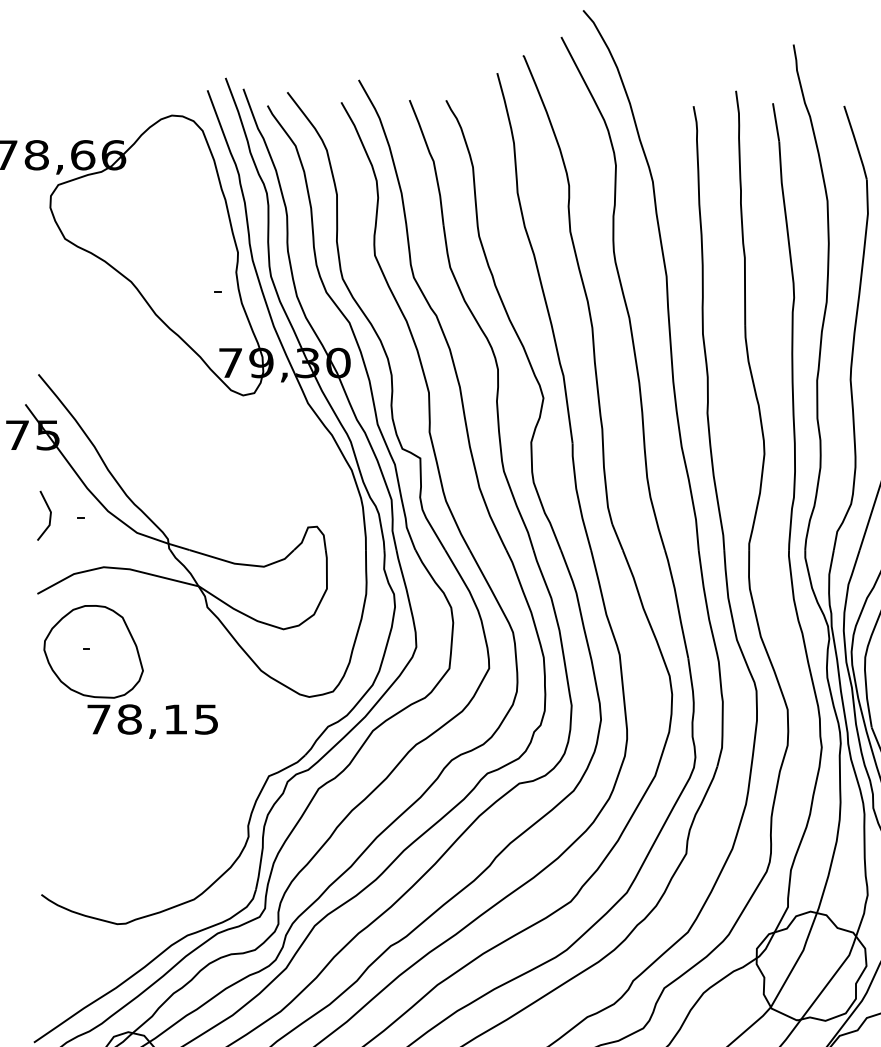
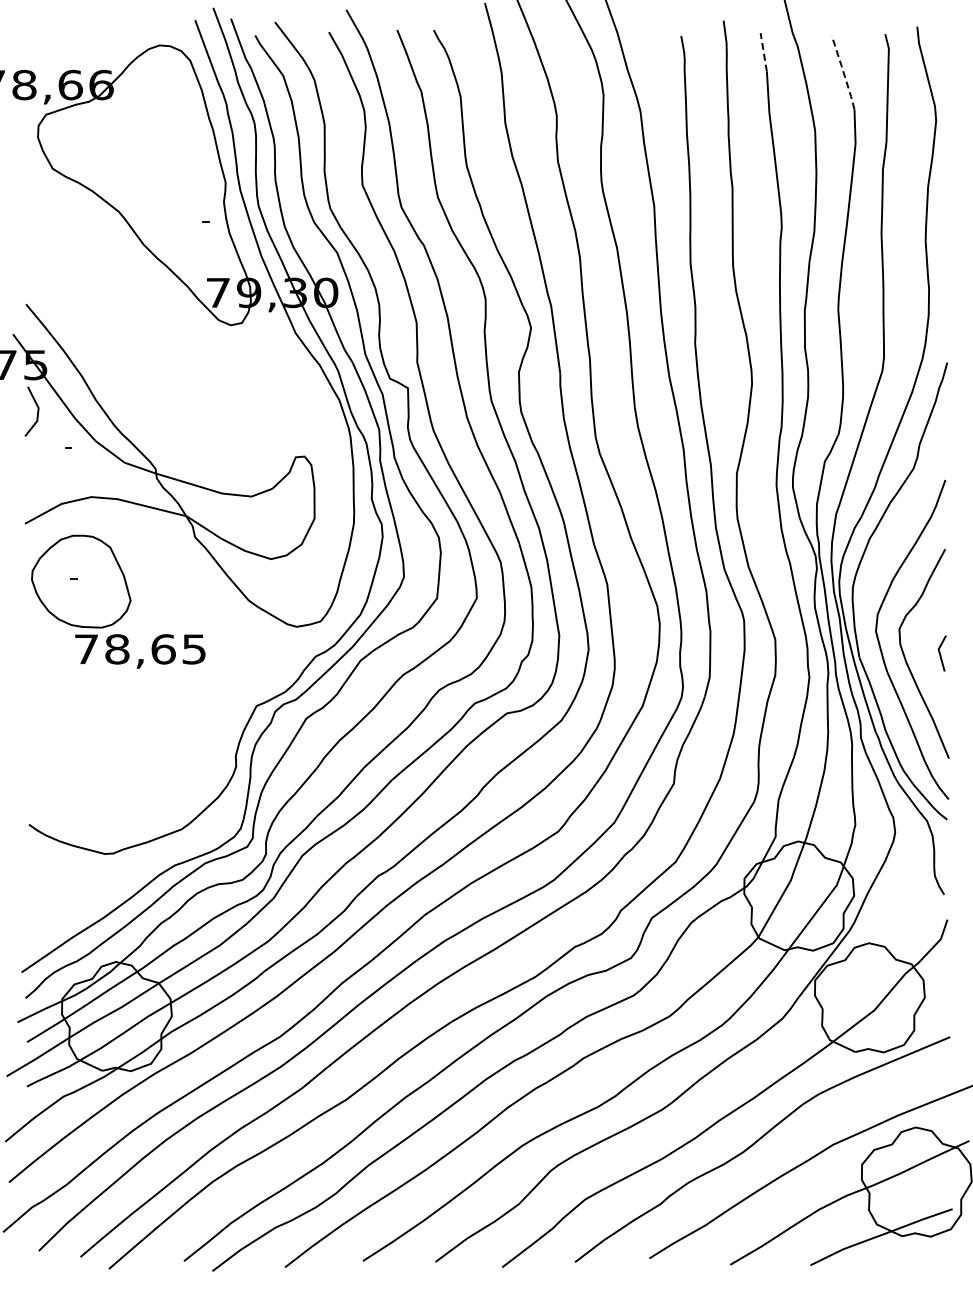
line: (775, 122) -> (763, 52), solid -> dashed
line: (855, 141) -> (843, 71), solid -> dashed
line: (49, 515) -> (37, 411), moved
text: (175, 719) -> (163, 649), 78,15 -> 78,65

